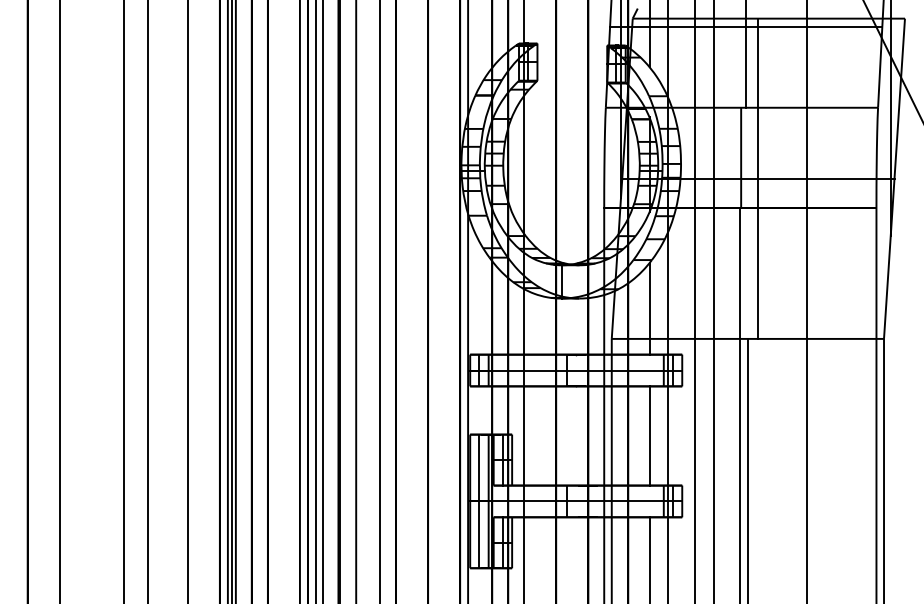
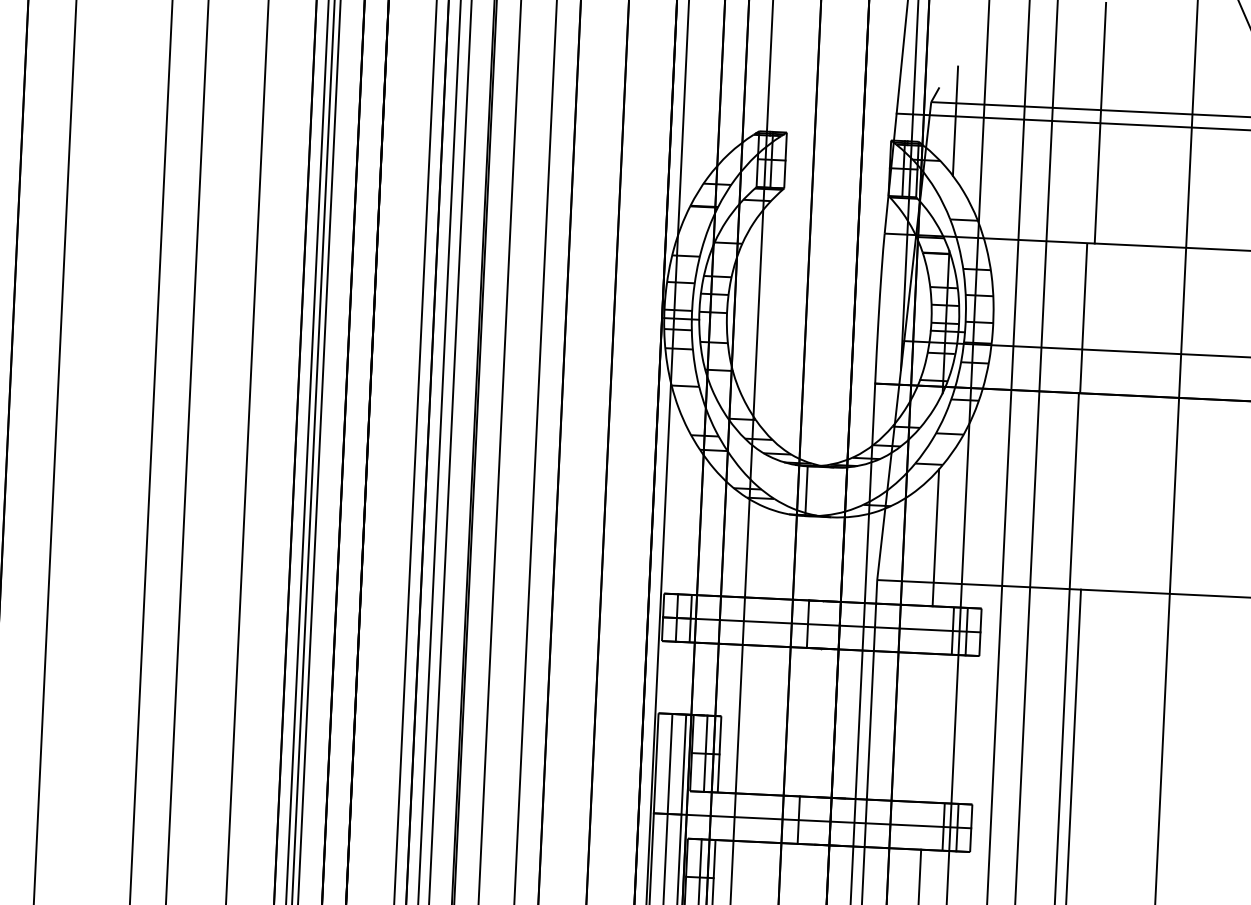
line: (758, 178) -> (1108, 350), removed
line: (649, 435) -> (926, 727), removed

